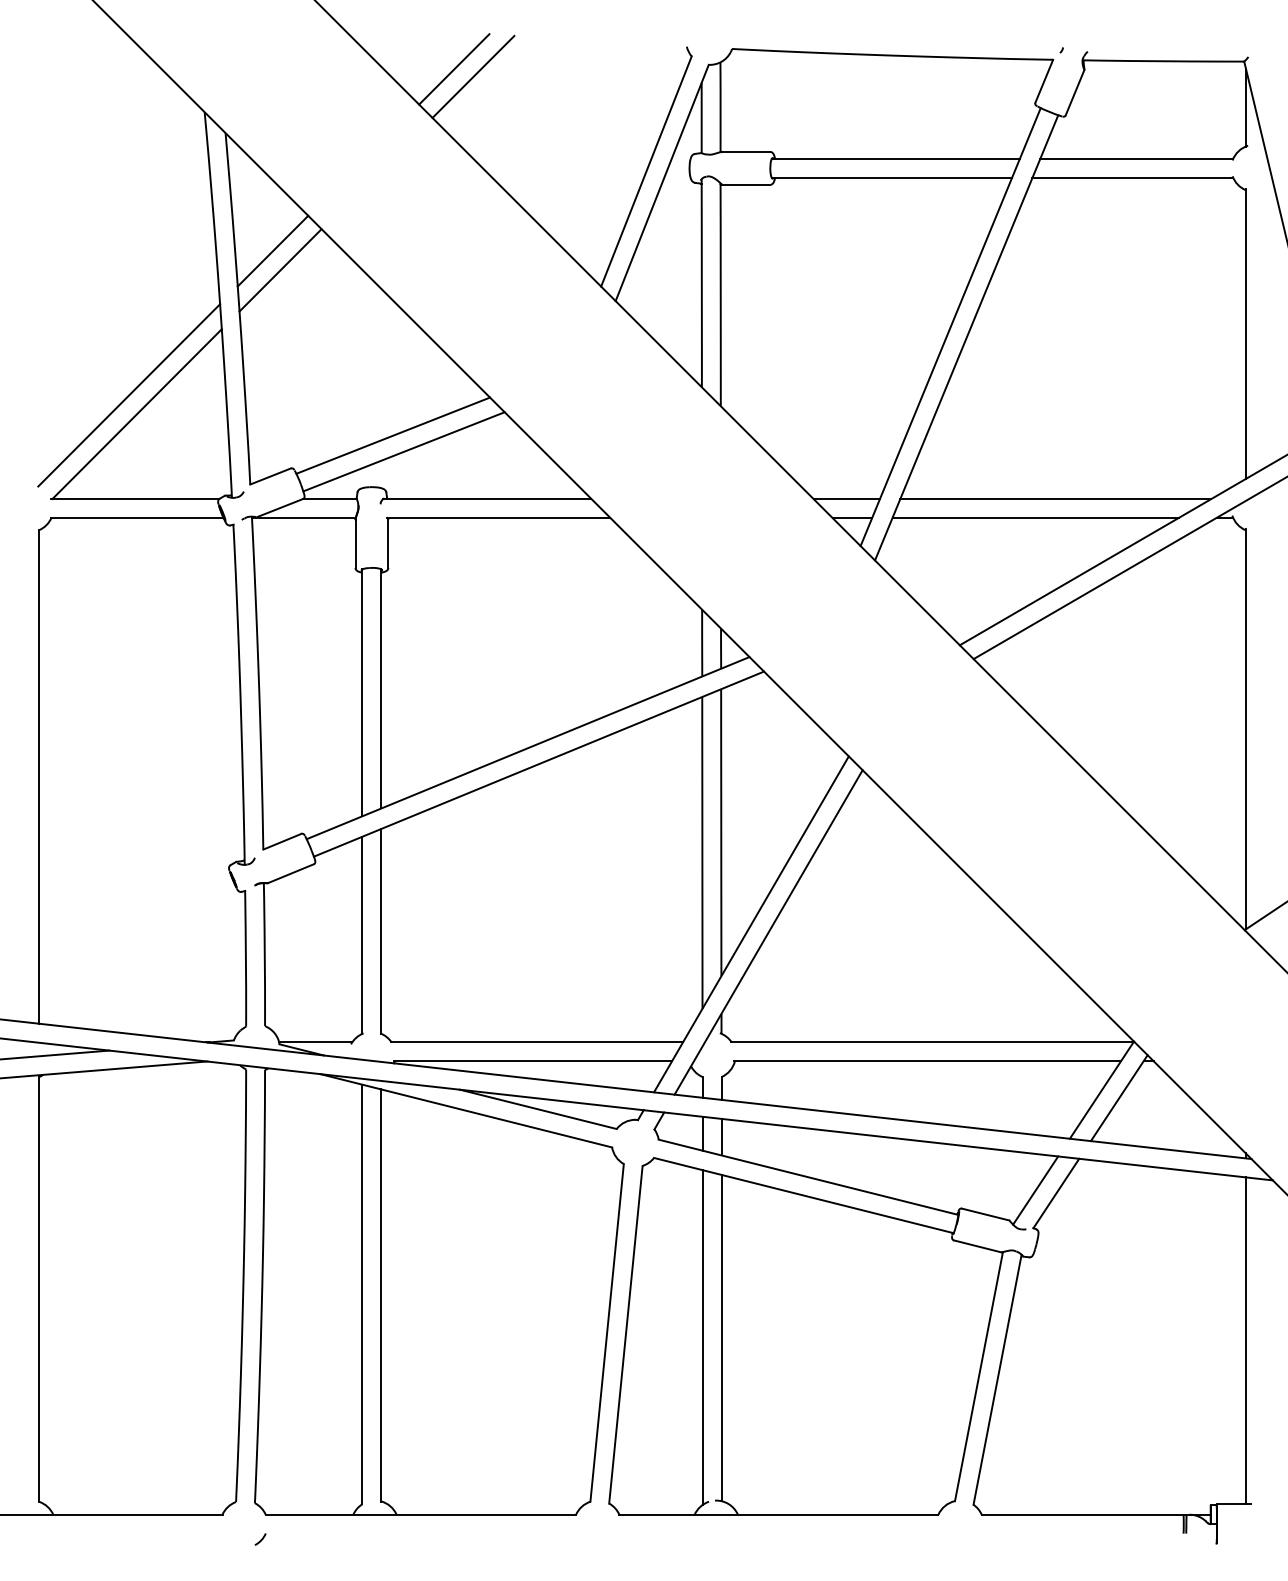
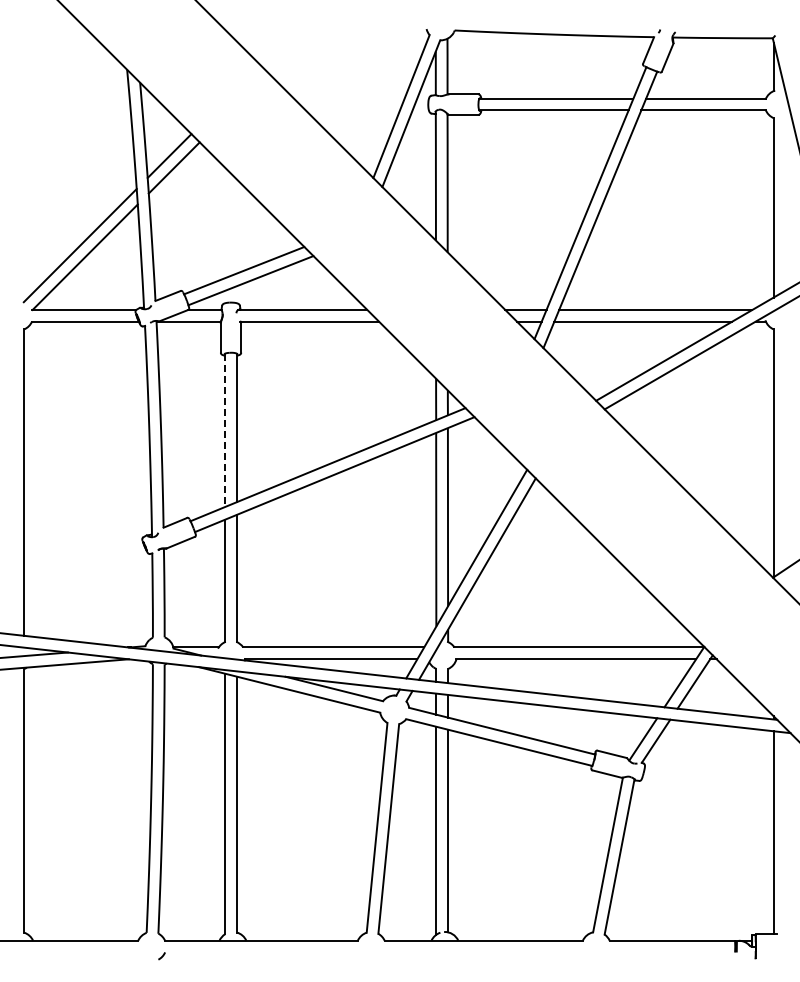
line: (454, 69) -> (282, 43), removed
line: (472, 76) -> (293, 47), removed
line: (363, 693) -> (225, 430), solid -> dashed

